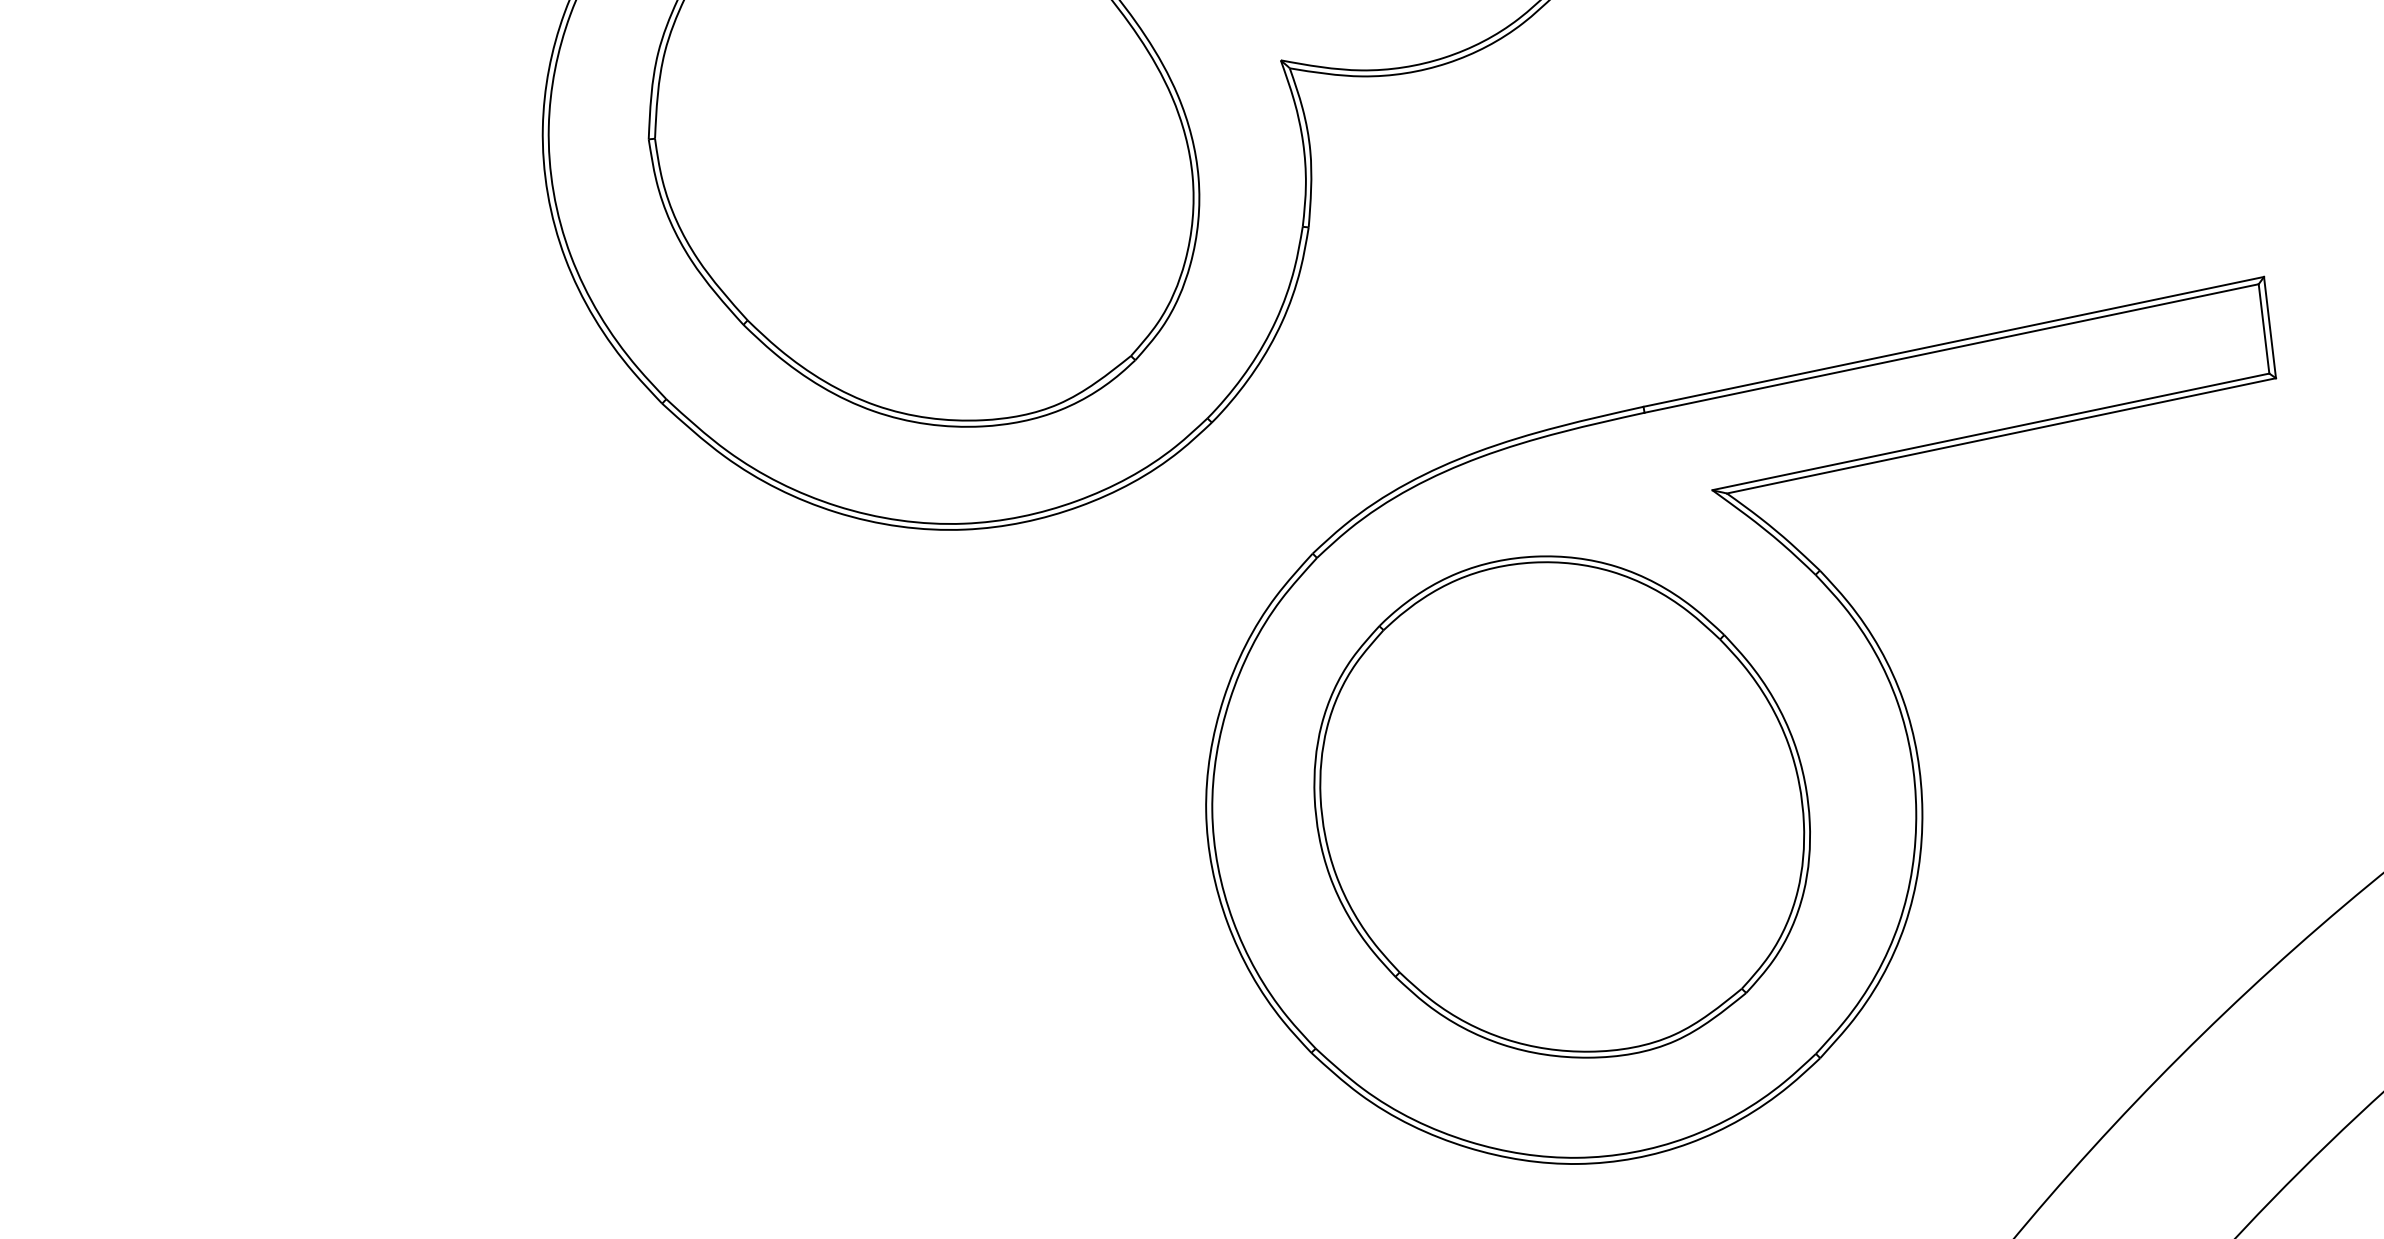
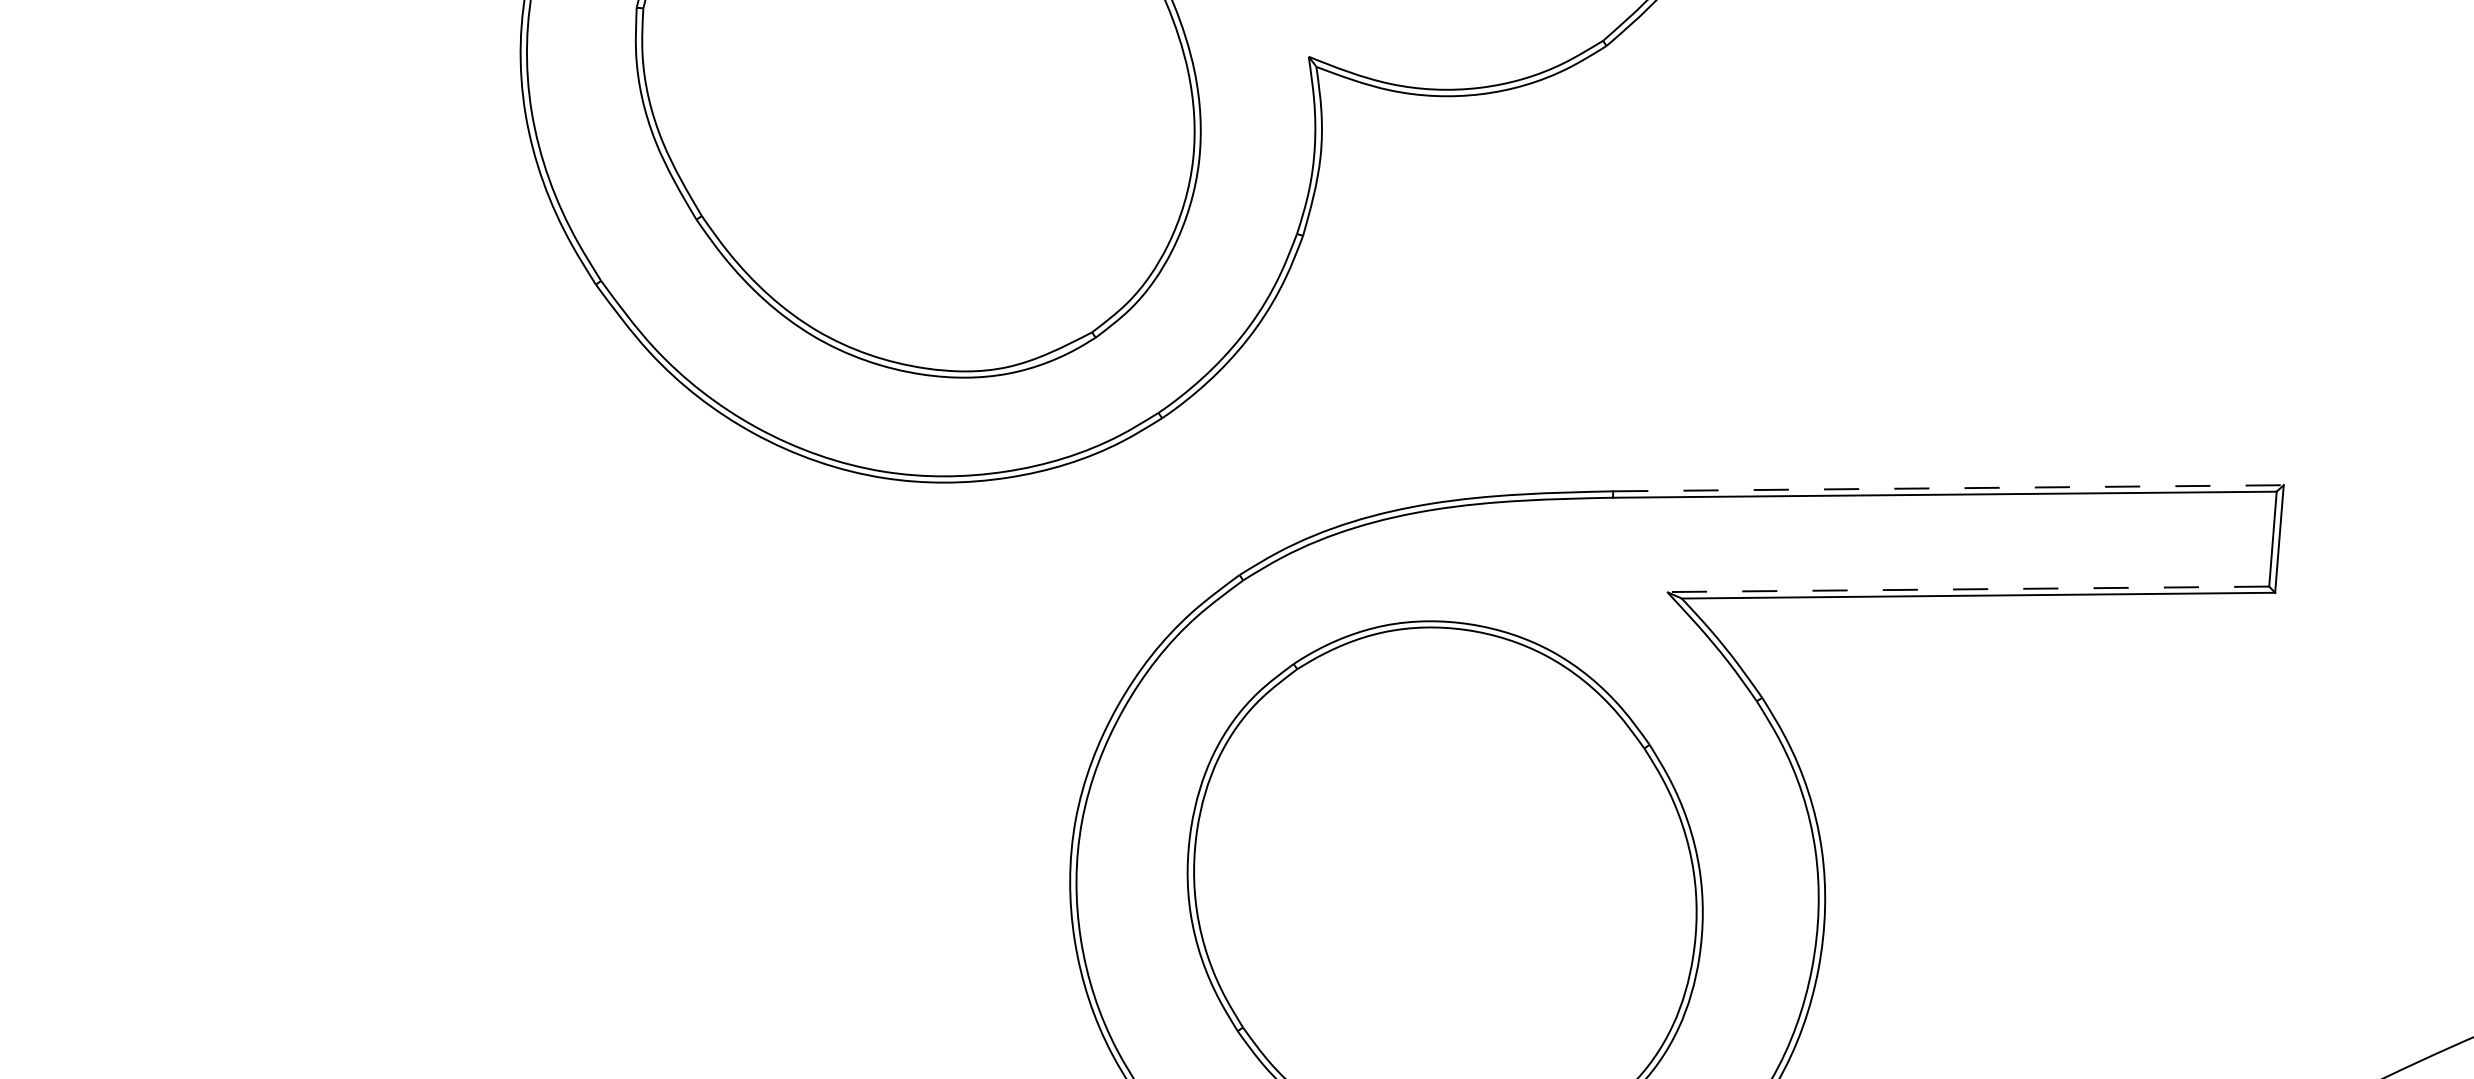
line: (1953, 341) -> (1948, 487), solid -> dashed
line: (1990, 431) -> (1967, 588), solid -> dashed

